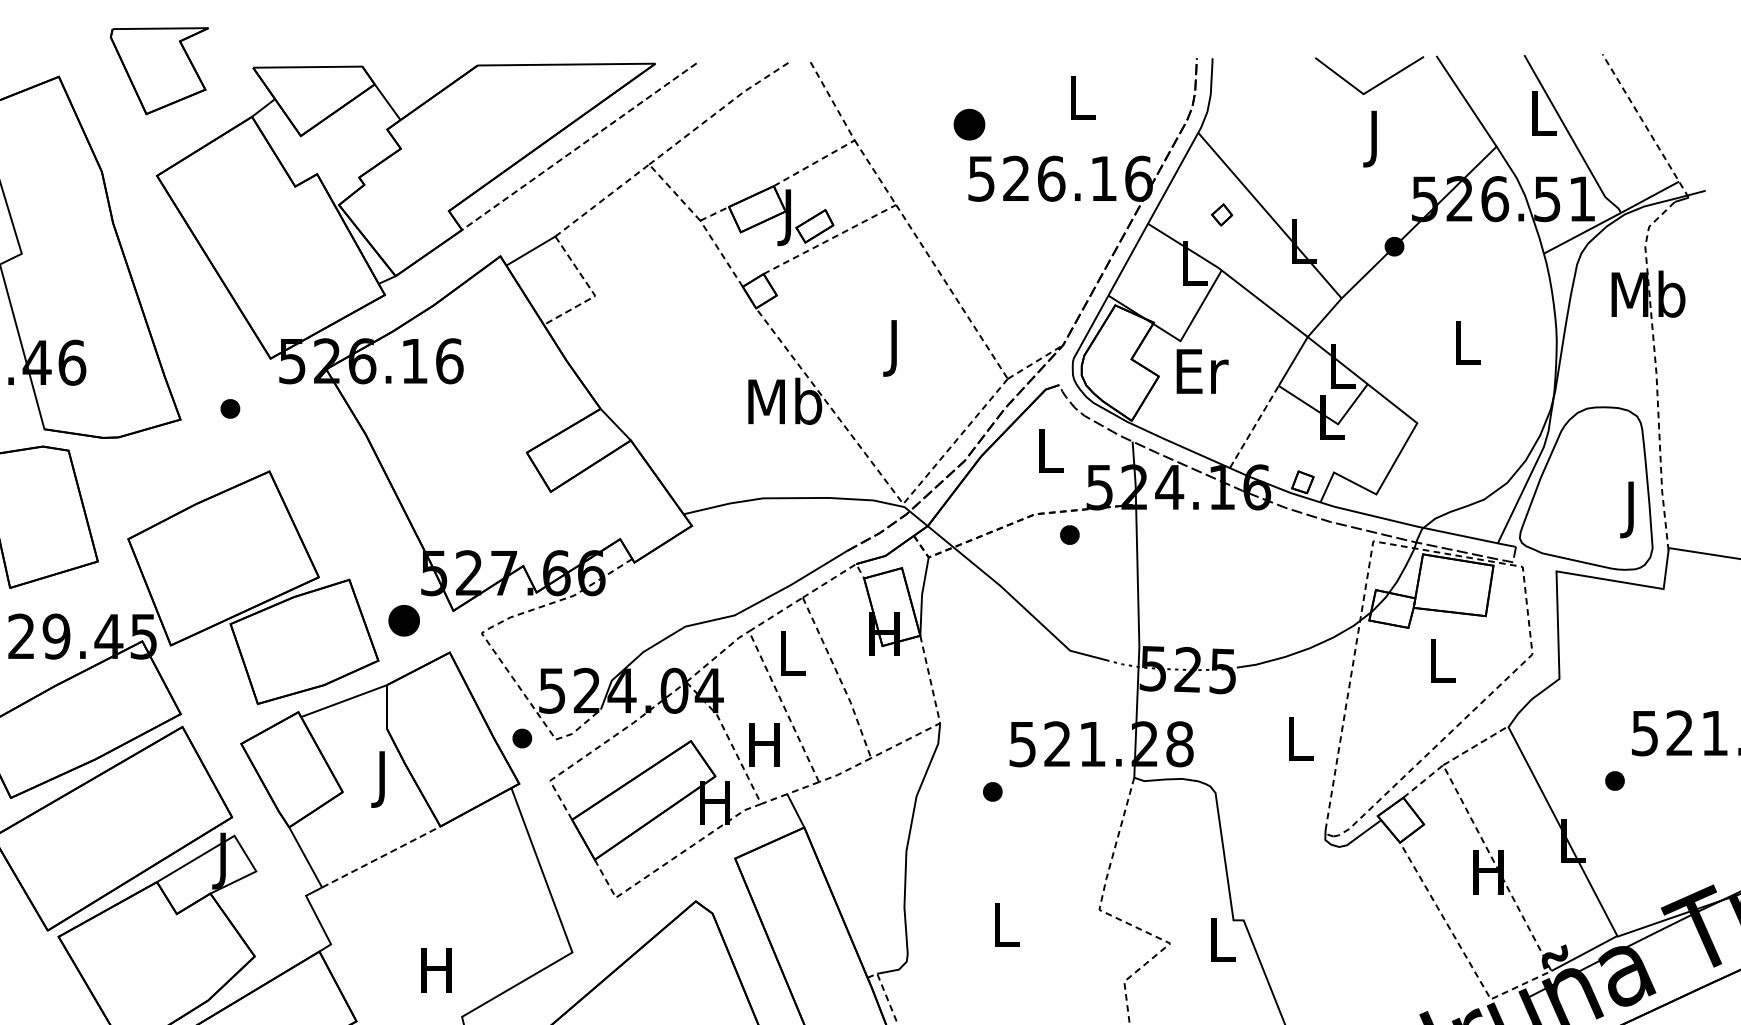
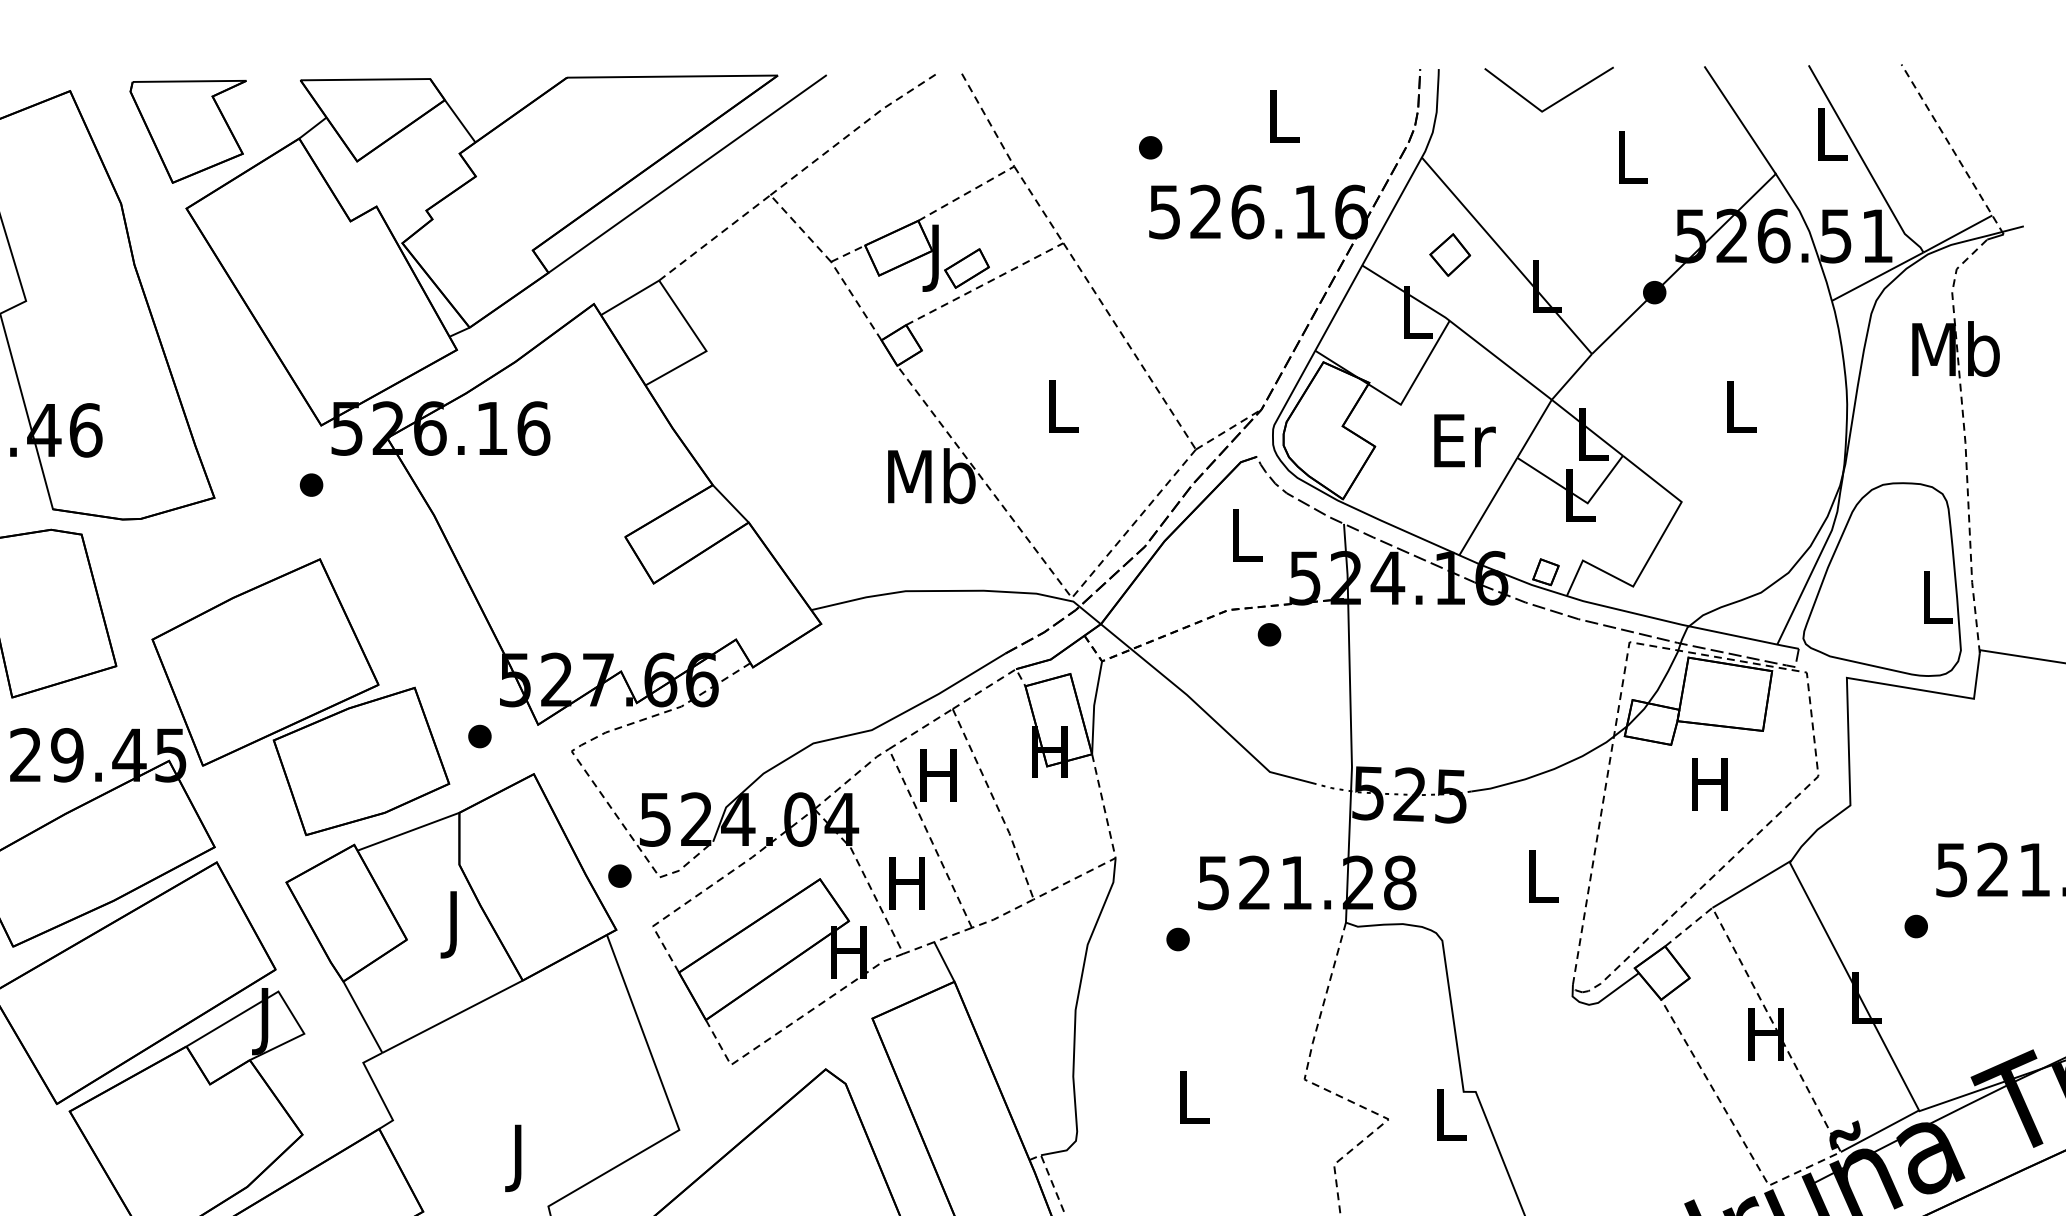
part: (158, 71) -> (187, 132), moved
line: (1375, 85) -> (1556, 101), moved
part: (969, 124) -> (1150, 147), size x0.62
text: (1375, 138) -> (1632, 164), J -> L
line: (579, 146) -> (687, 173), dashed -> solid
part: (1221, 214) -> (1449, 254), size x1.67
line: (592, 291) -> (703, 345), dashed -> solid
text: (895, 348) -> (1062, 413), J -> L
text: (1202, 371) -> (1464, 440), moved
part: (230, 408) -> (311, 484), moved
line: (1254, 427) -> (1488, 507), dashed -> solid
text: (1632, 509) -> (1937, 604), J -> L
part: (404, 620) -> (480, 736), size x0.62
text: (790, 653) -> (938, 775), L -> H
text: (1440, 660) -> (1709, 783), L -> H
line: (1476, 745) -> (1751, 884), dashed -> solid
line: (381, 857) -> (452, 1017), dashed -> solid
text: (436, 976) -> (518, 1158), H -> J

